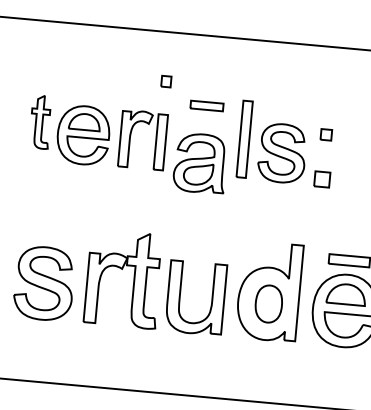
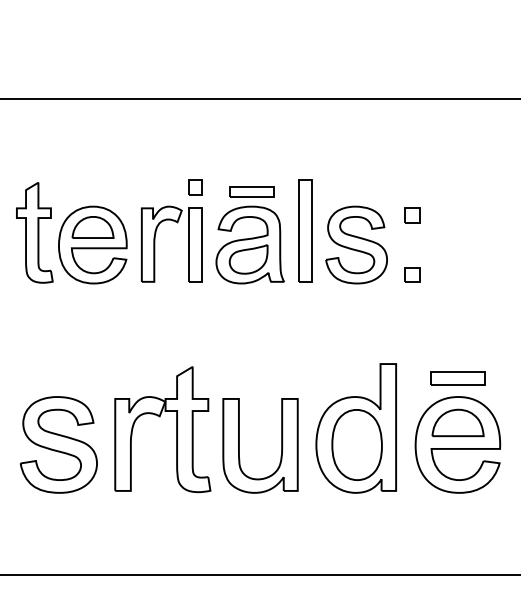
part: (166, 81) -> (195, 187), moved
part: (40, 121) -> (34, 232), size x1.43
part: (200, 162) -> (249, 244), moved
part: (322, 179) -> (412, 274), size x0.71
part: (268, 303) -> (356, 444), size x1.43

